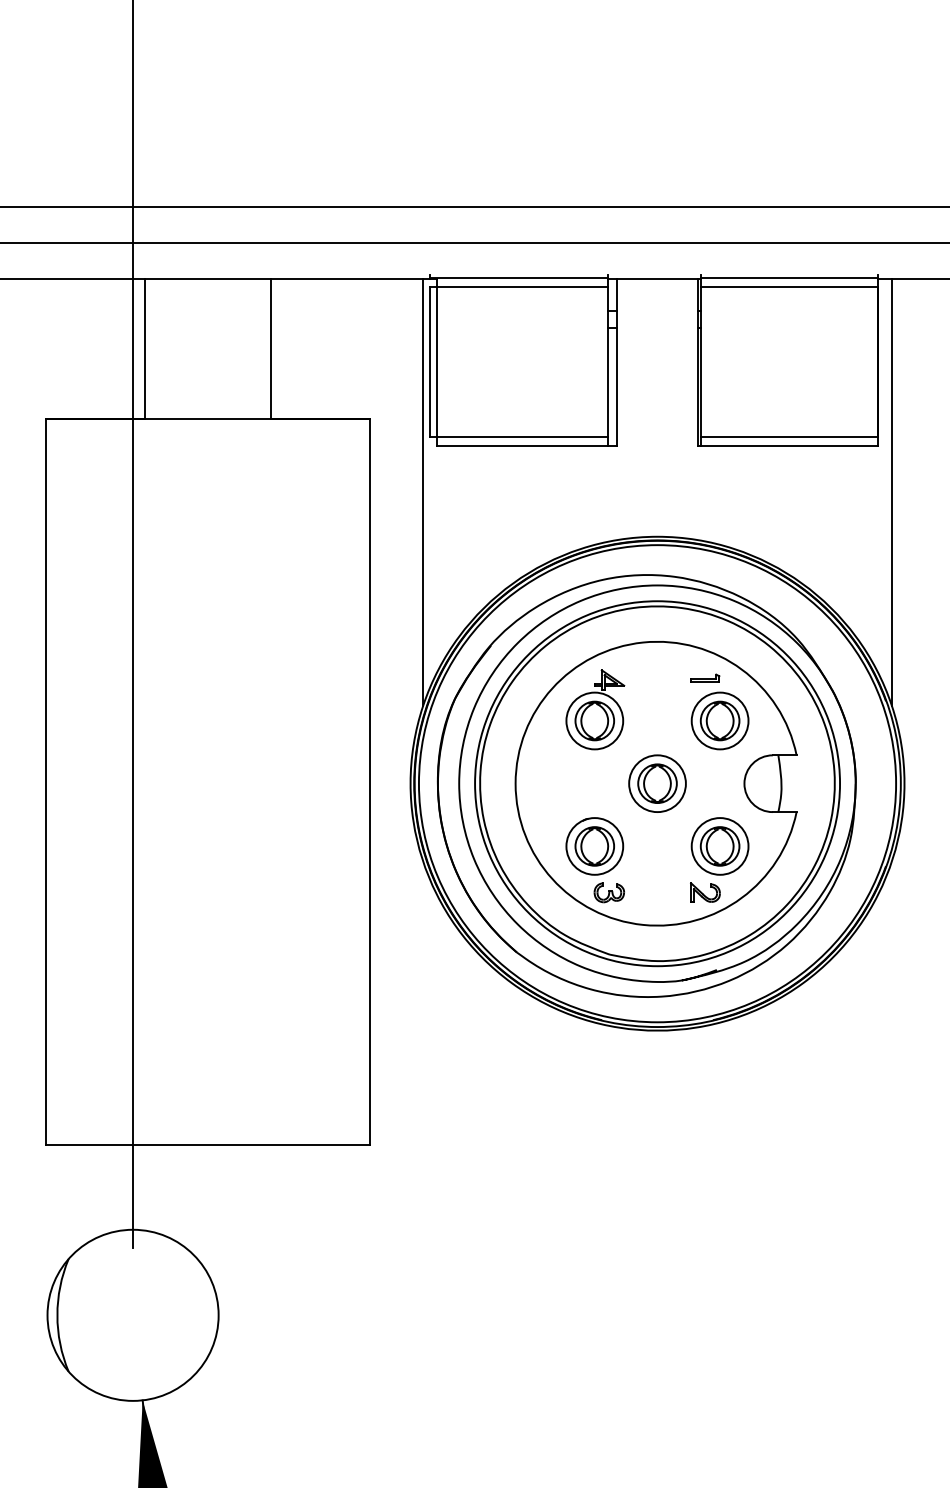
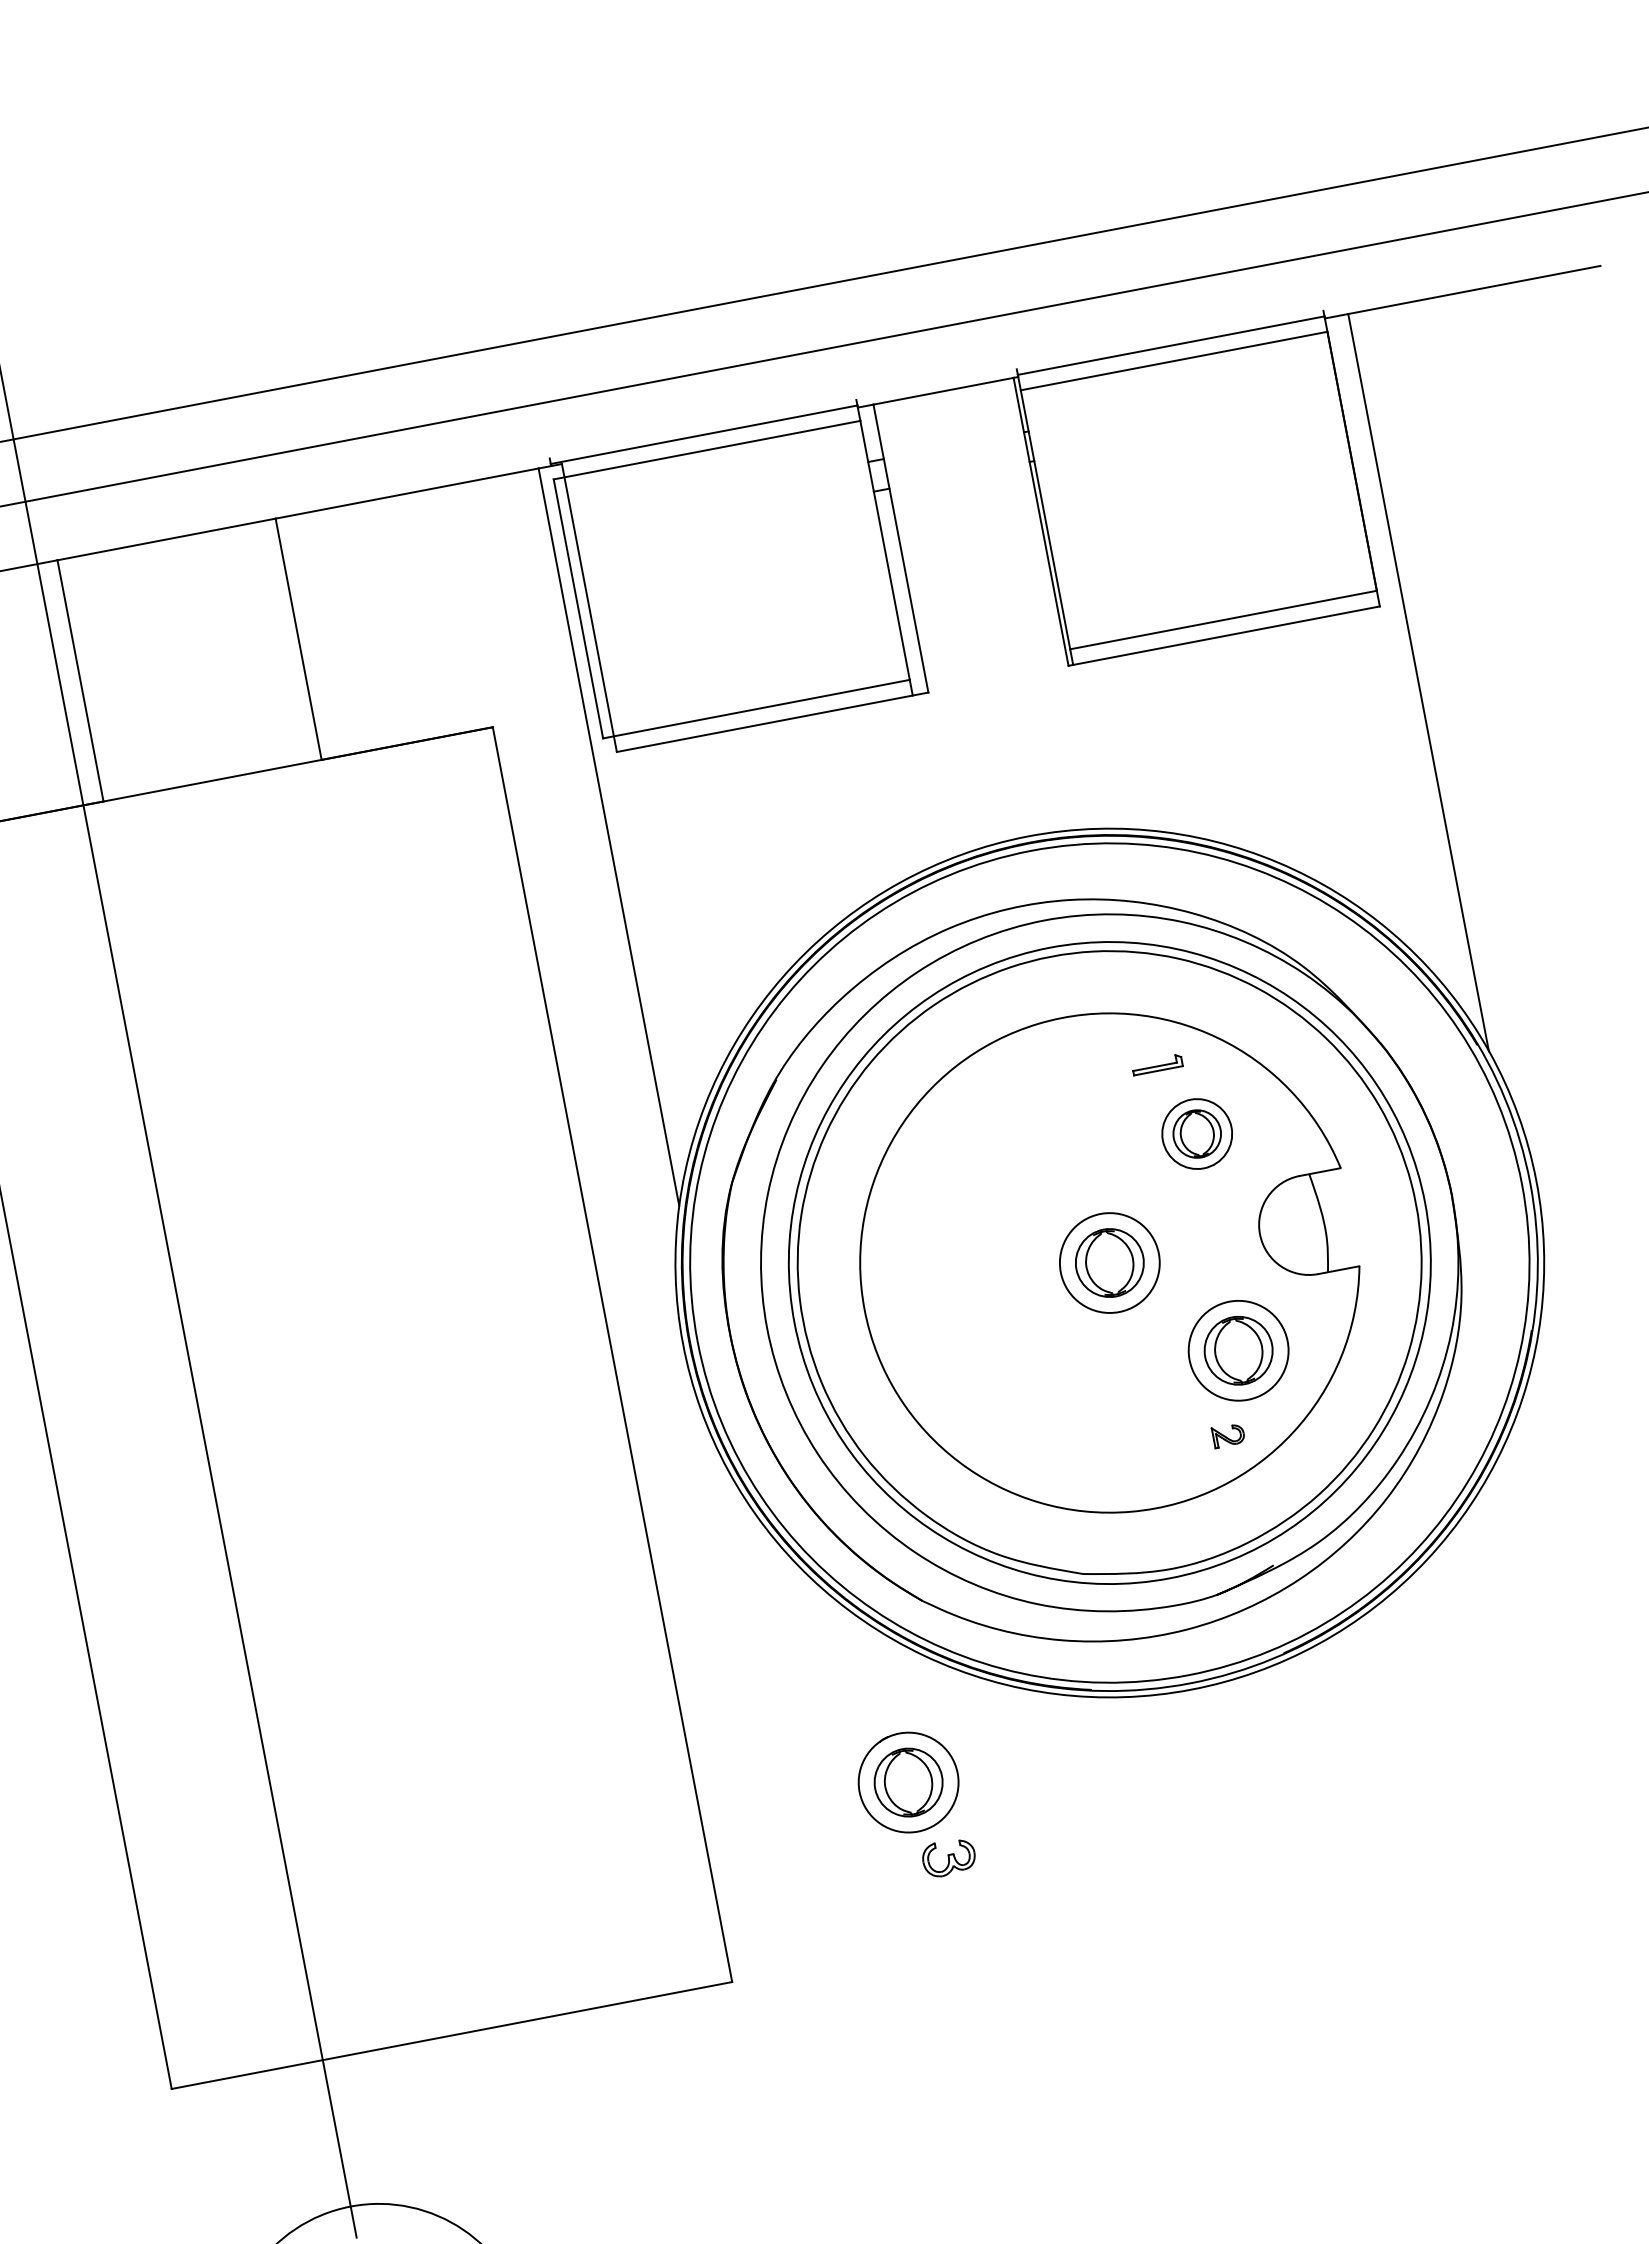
part: (595, 709) -> (978, 1155), removed
part: (719, 720) -> (1196, 1133), size x0.7
part: (594, 860) -> (912, 1806), moved
part: (705, 892) -> (1228, 1435), size x0.6

